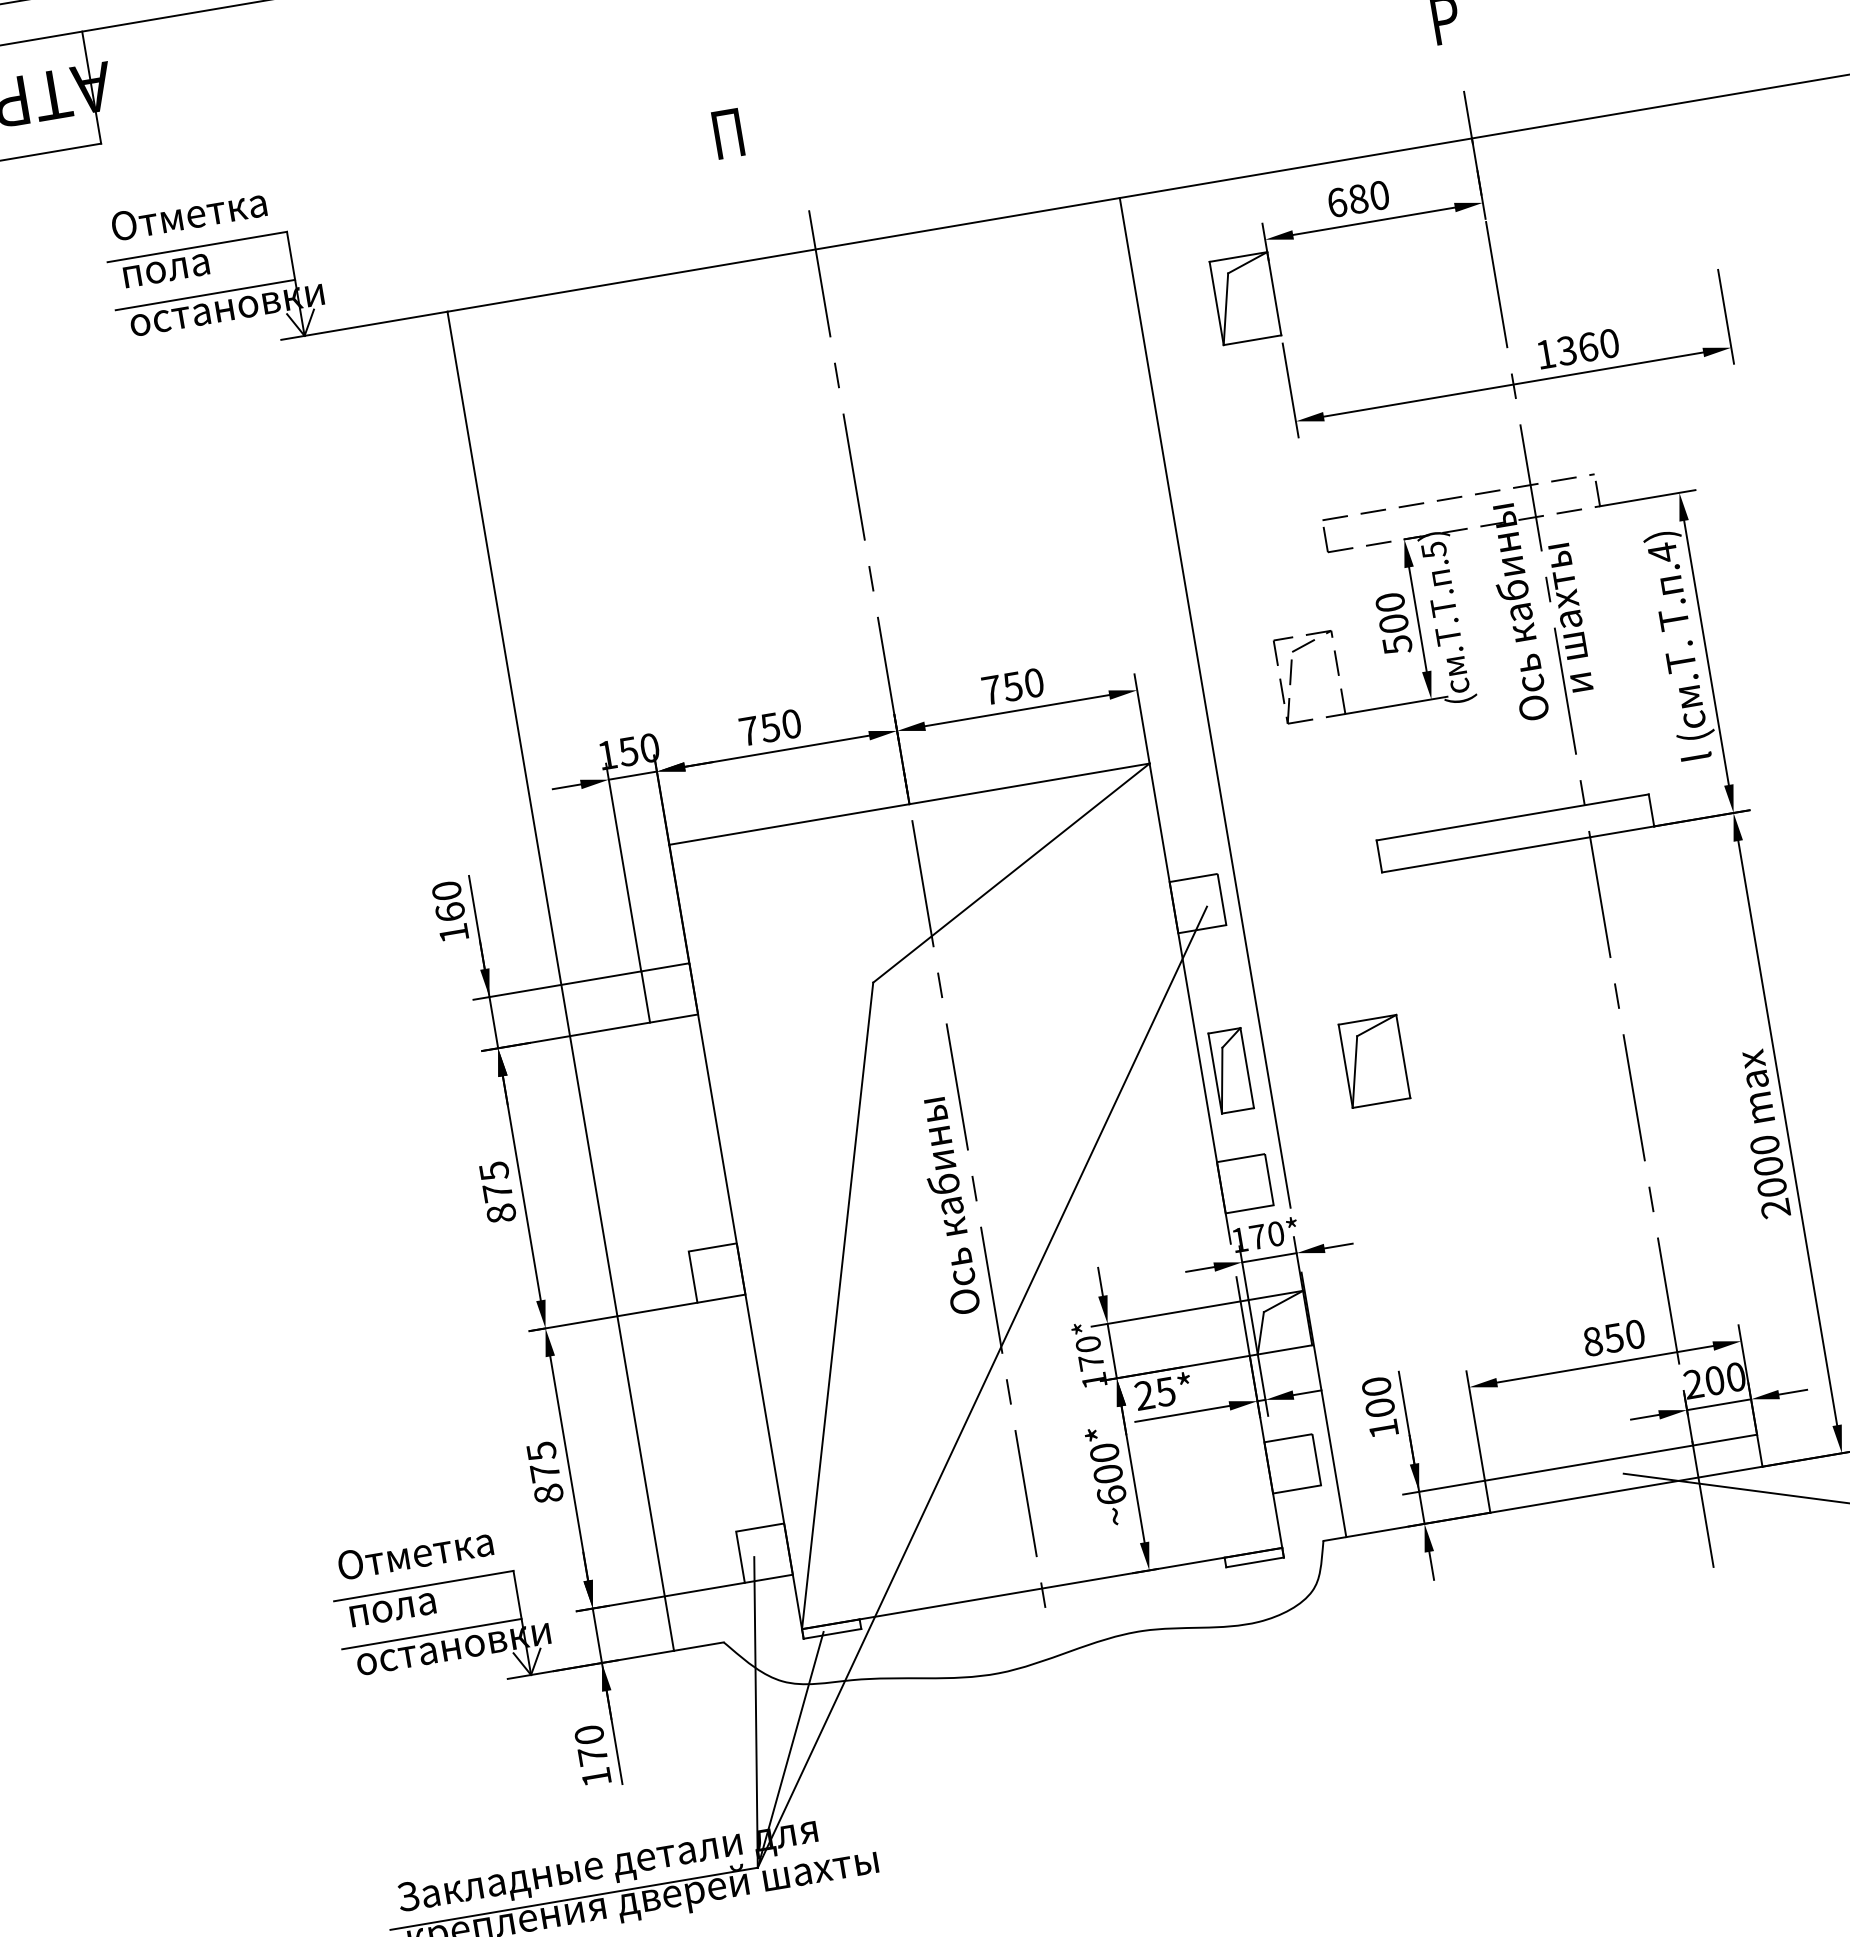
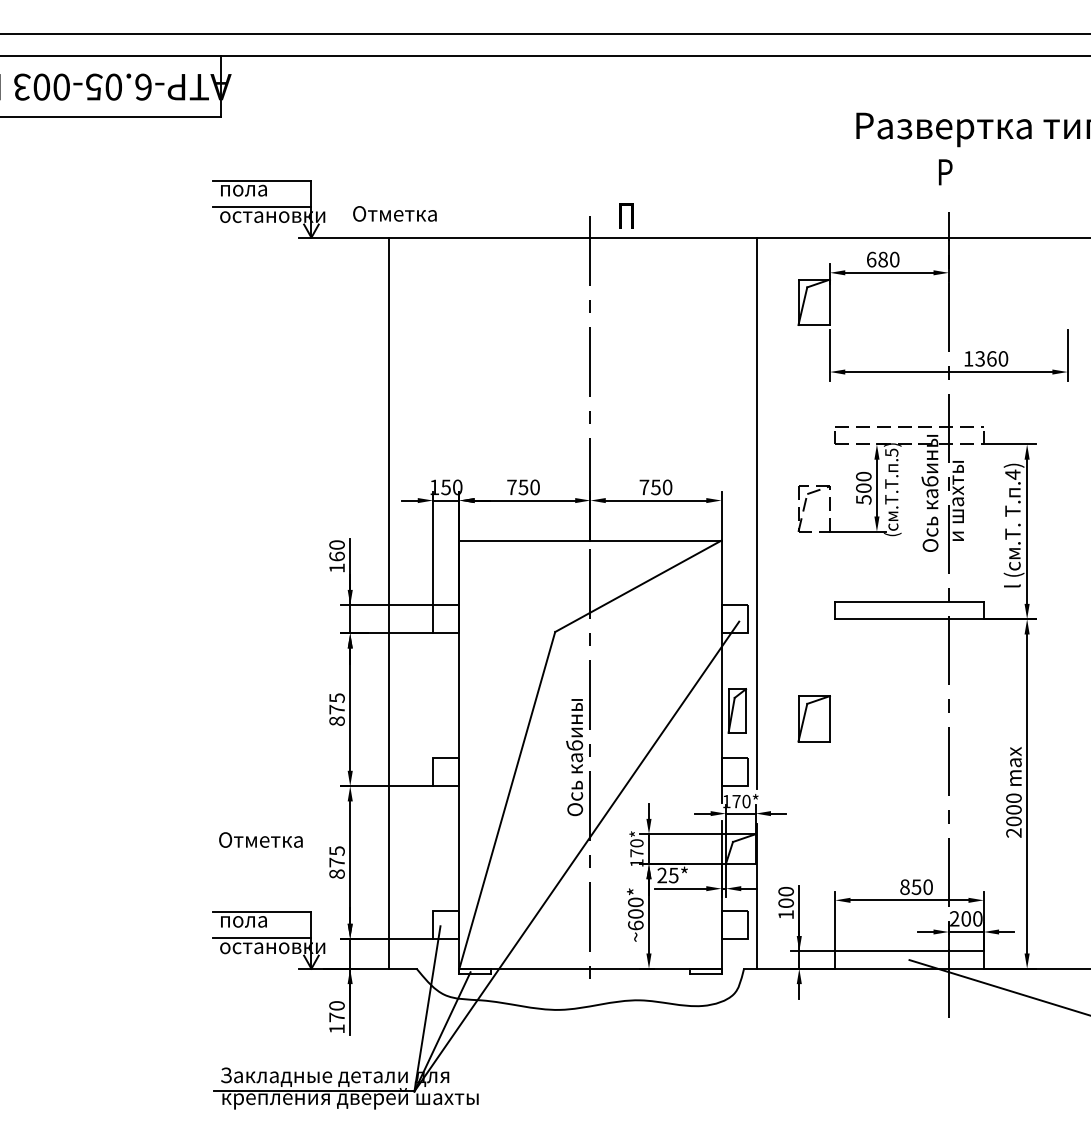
text: (728, 132) -> (626, 215), moved
text: (188, 214) -> (394, 213), moved
text: (414, 1552) -> (260, 839), moved

